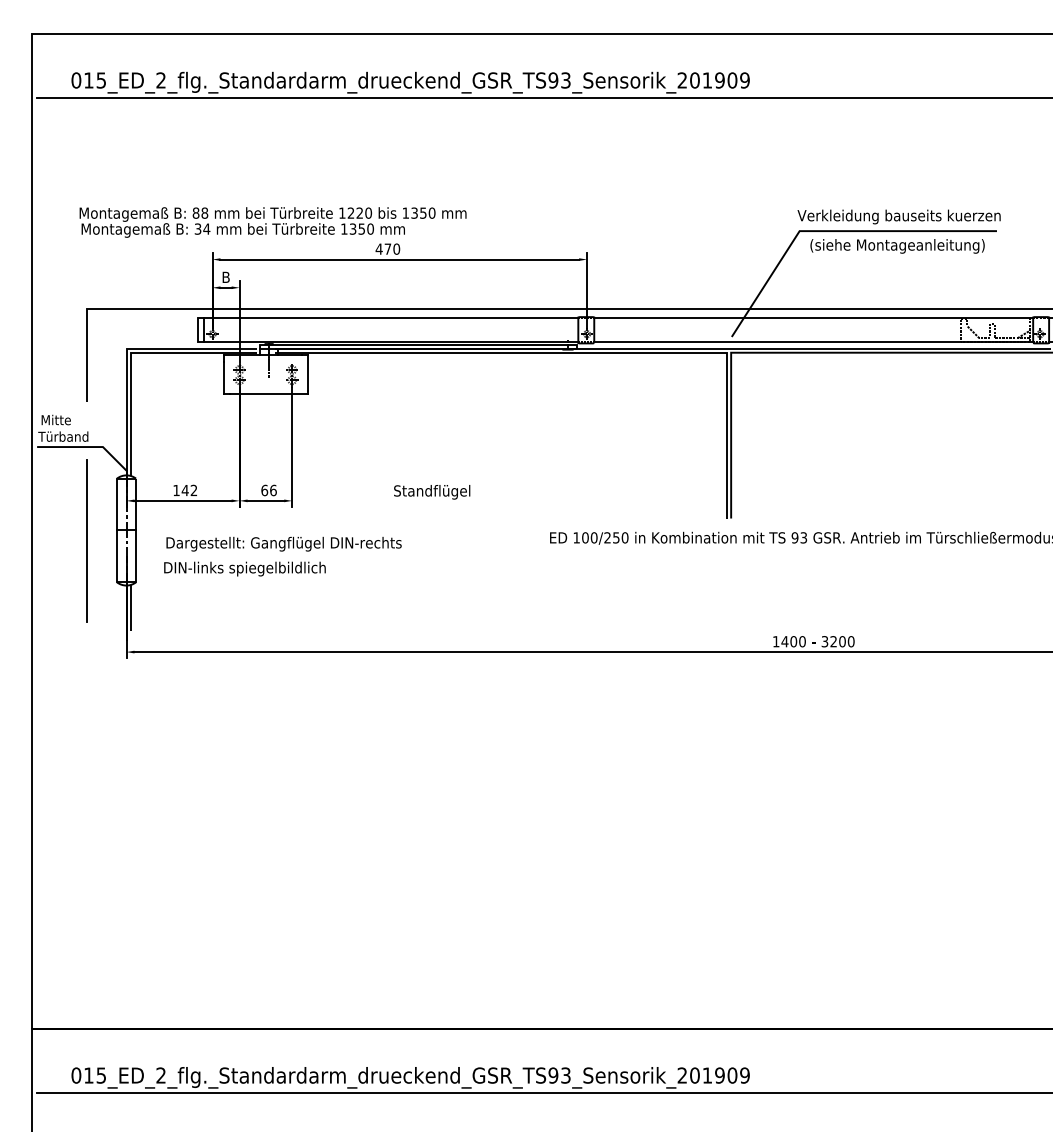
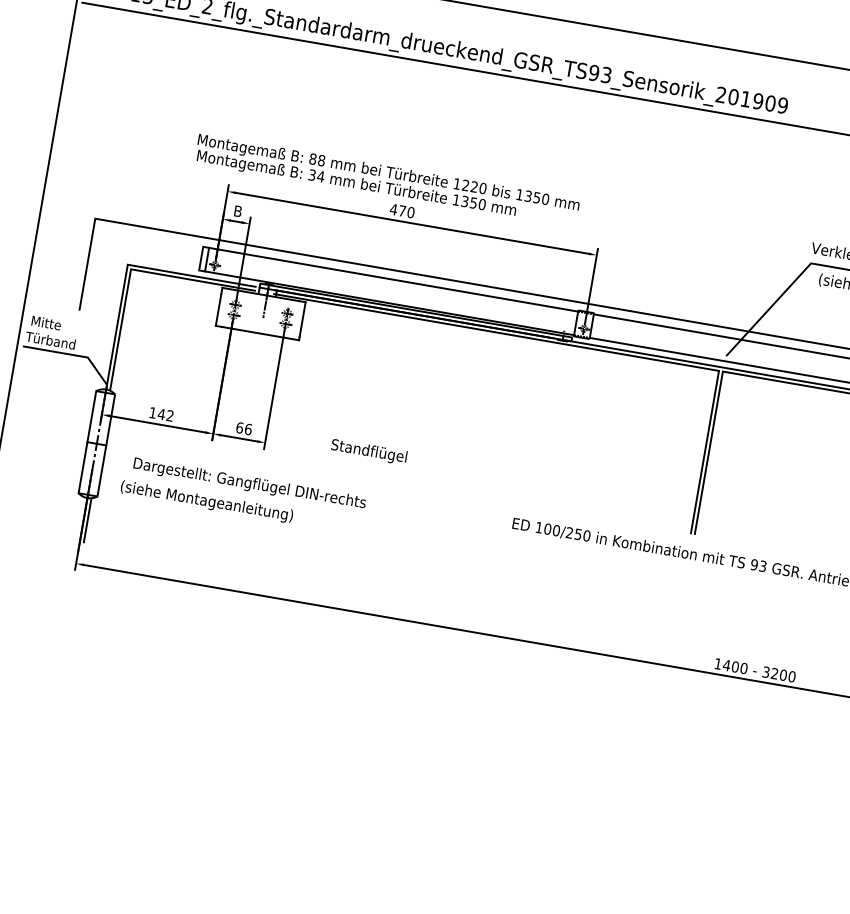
text: (272, 222) -> (386, 181), moved
text: (432, 492) -> (369, 452), moved
line: (86, 540) -> (55, 446), removed
text: (244, 568) -> (206, 501), DIN-links spiegelbildlich -> (siehe Montageanleitung)

